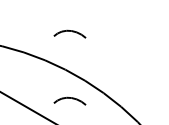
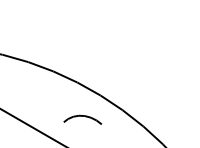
part: (69, 33) -> (82, 39), removed

